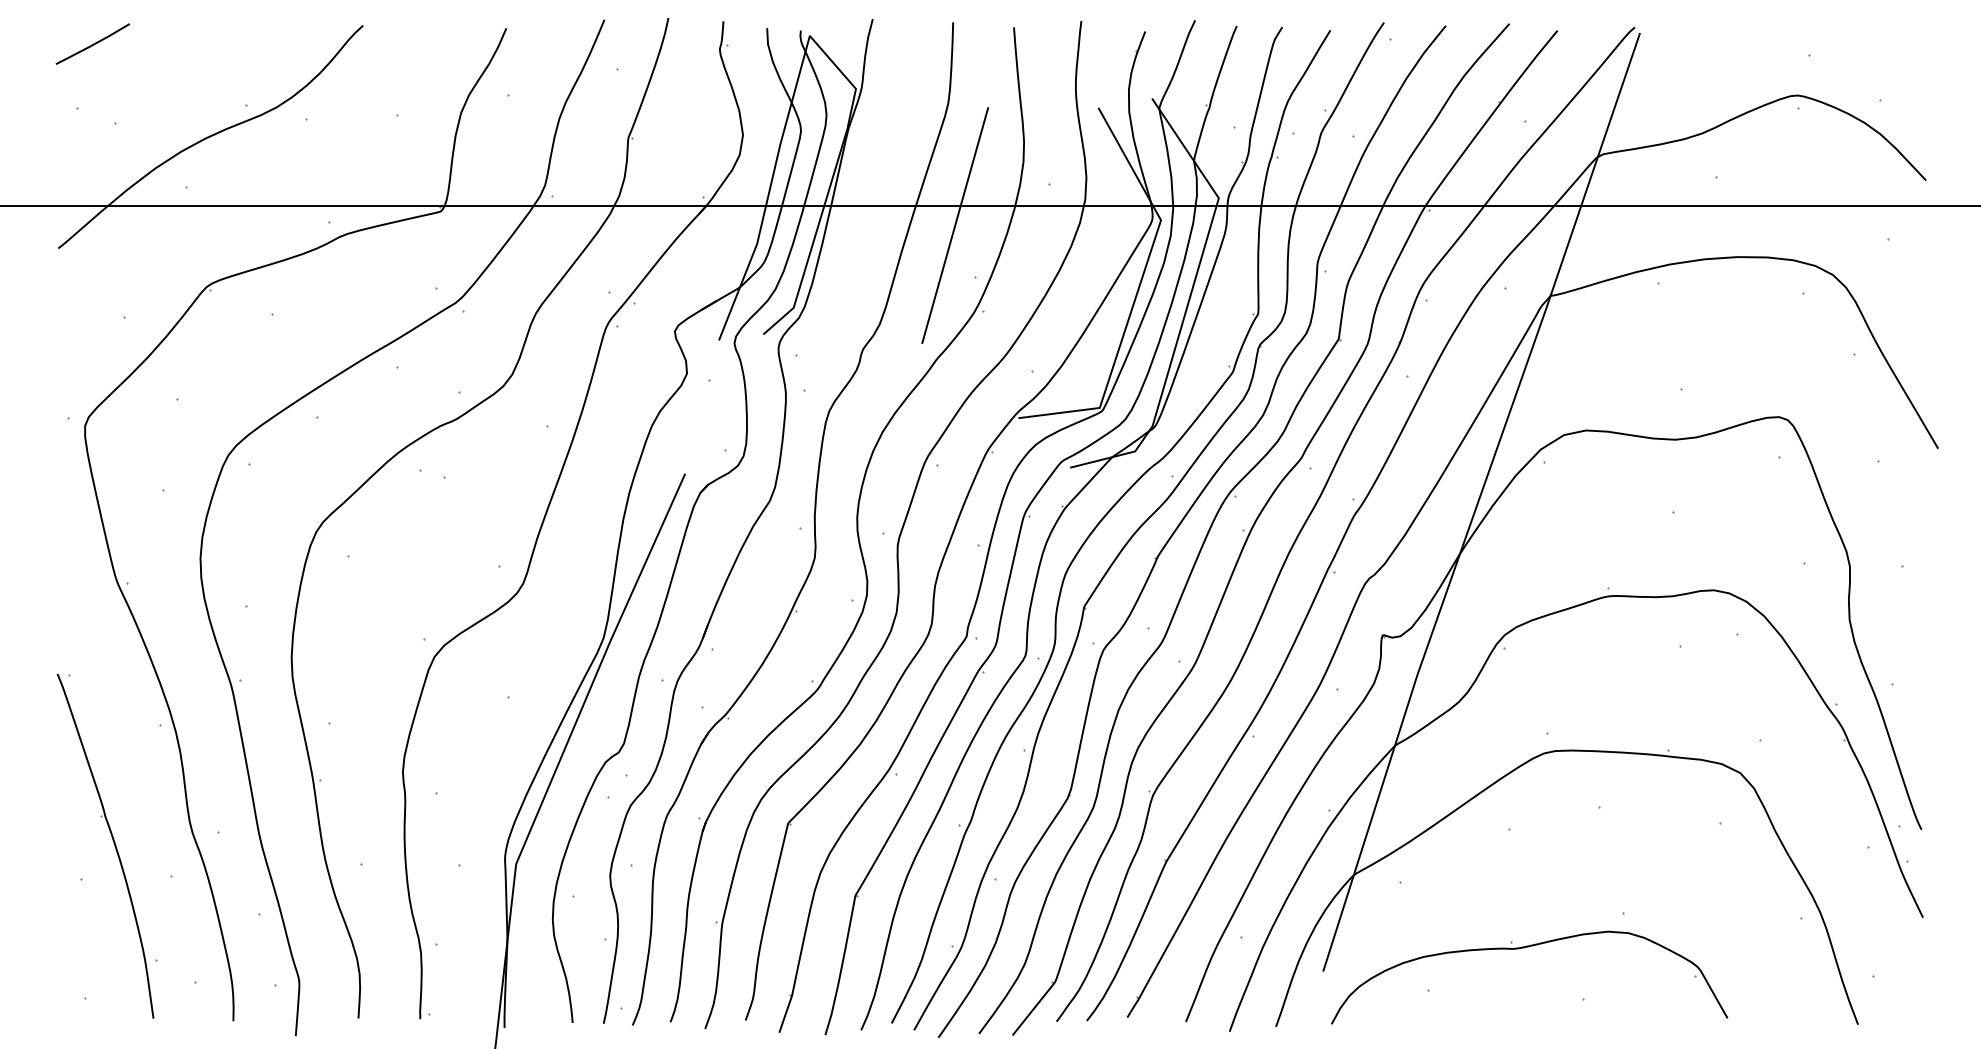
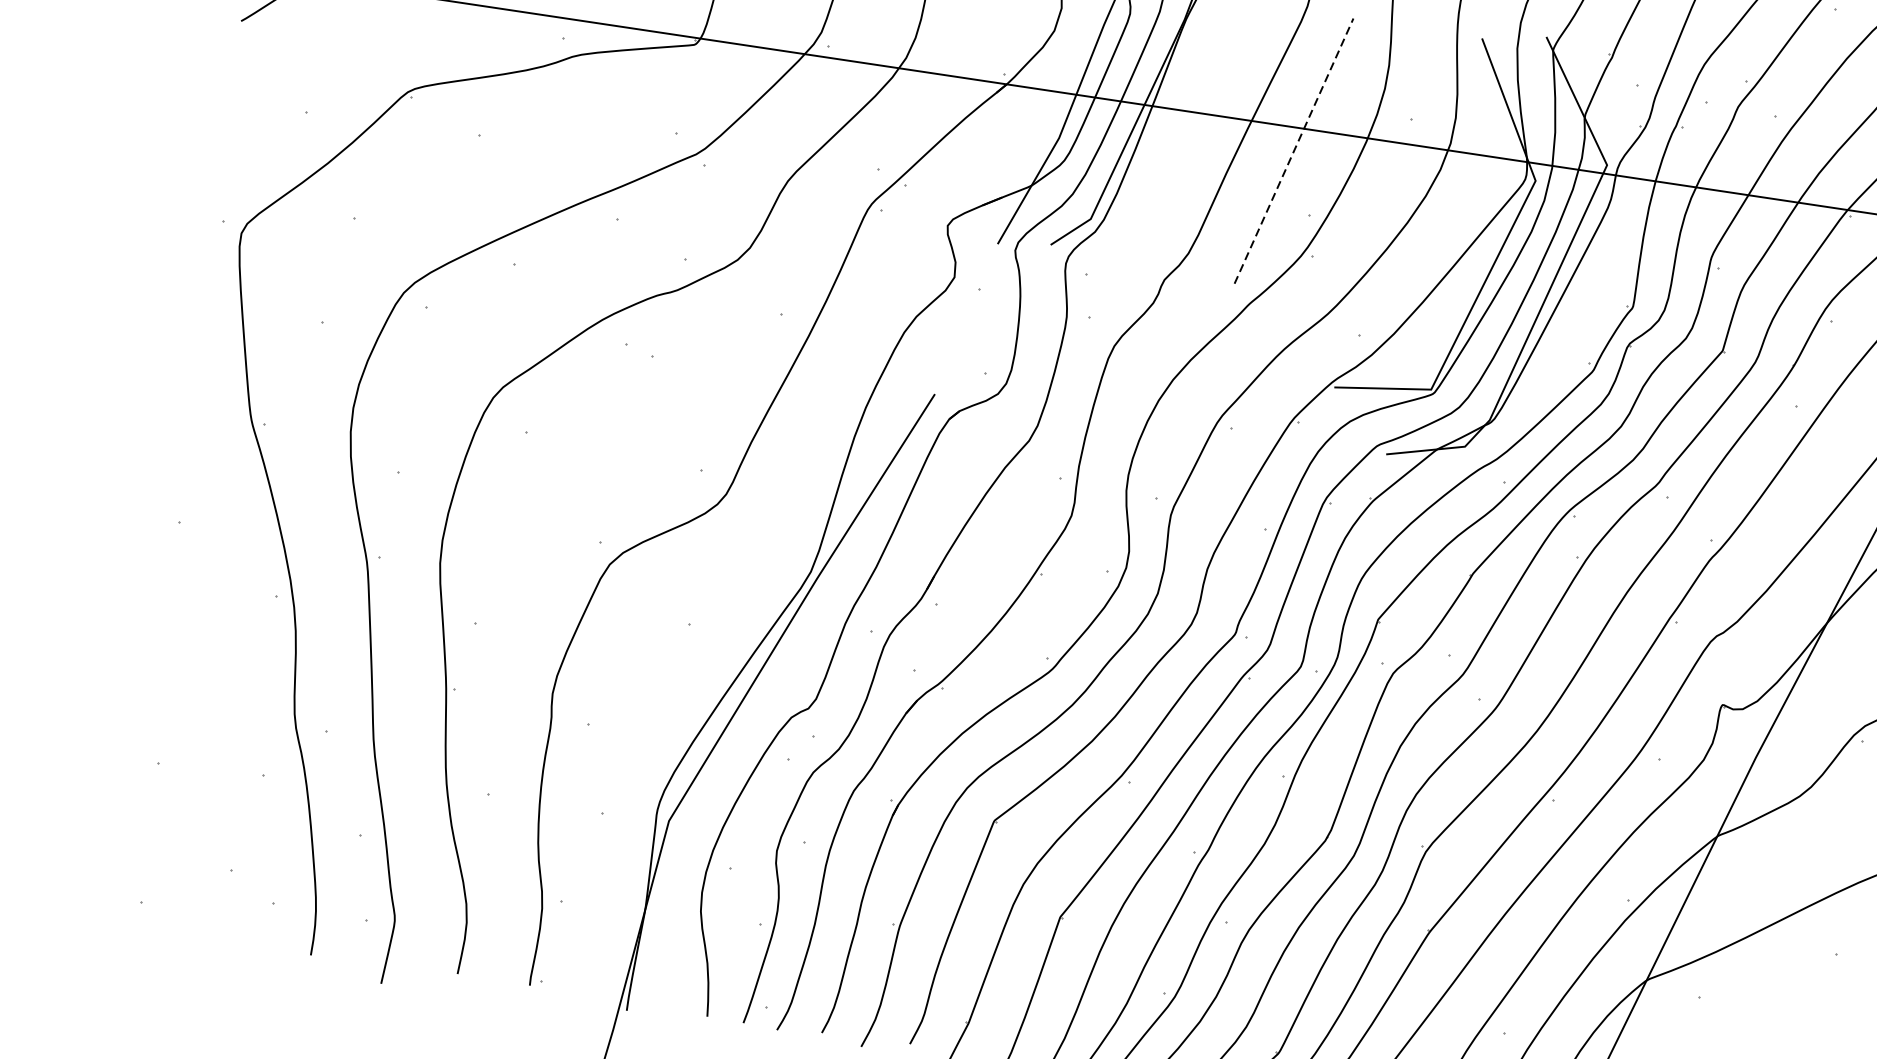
line: (955, 225) -> (1294, 151), solid -> dashed
part: (113, 843) -> (201, 726), removed

